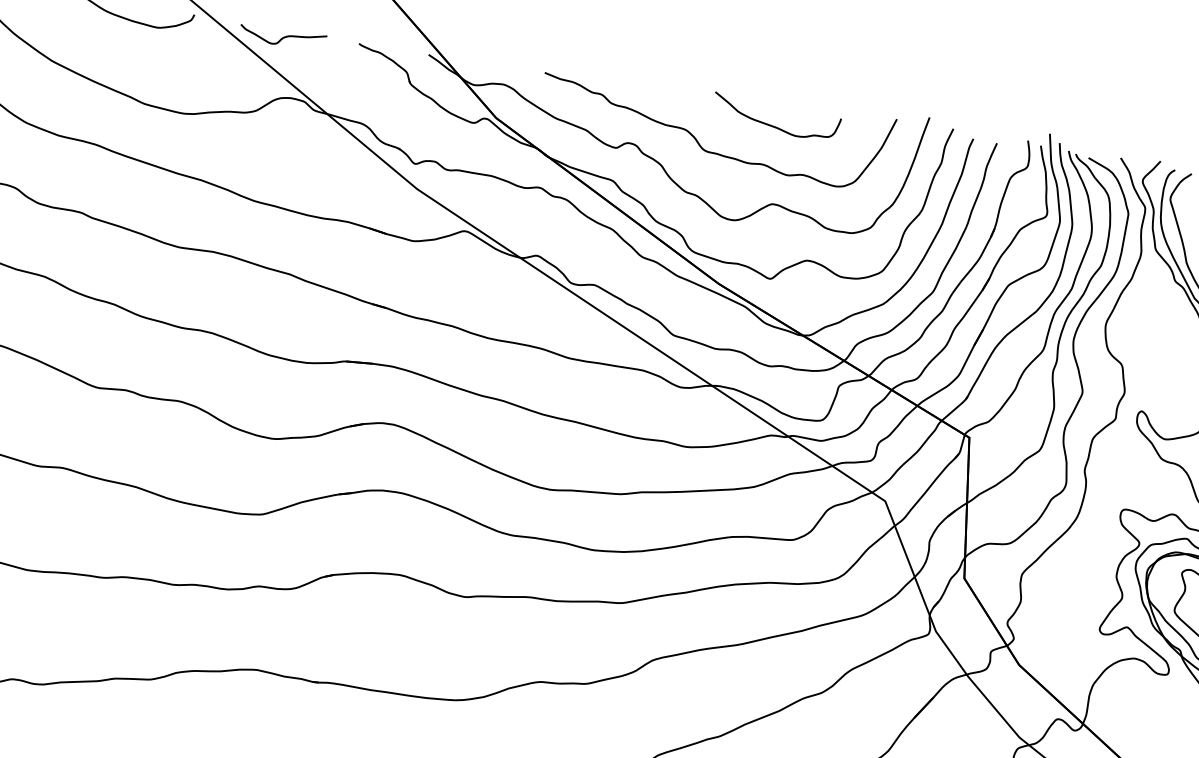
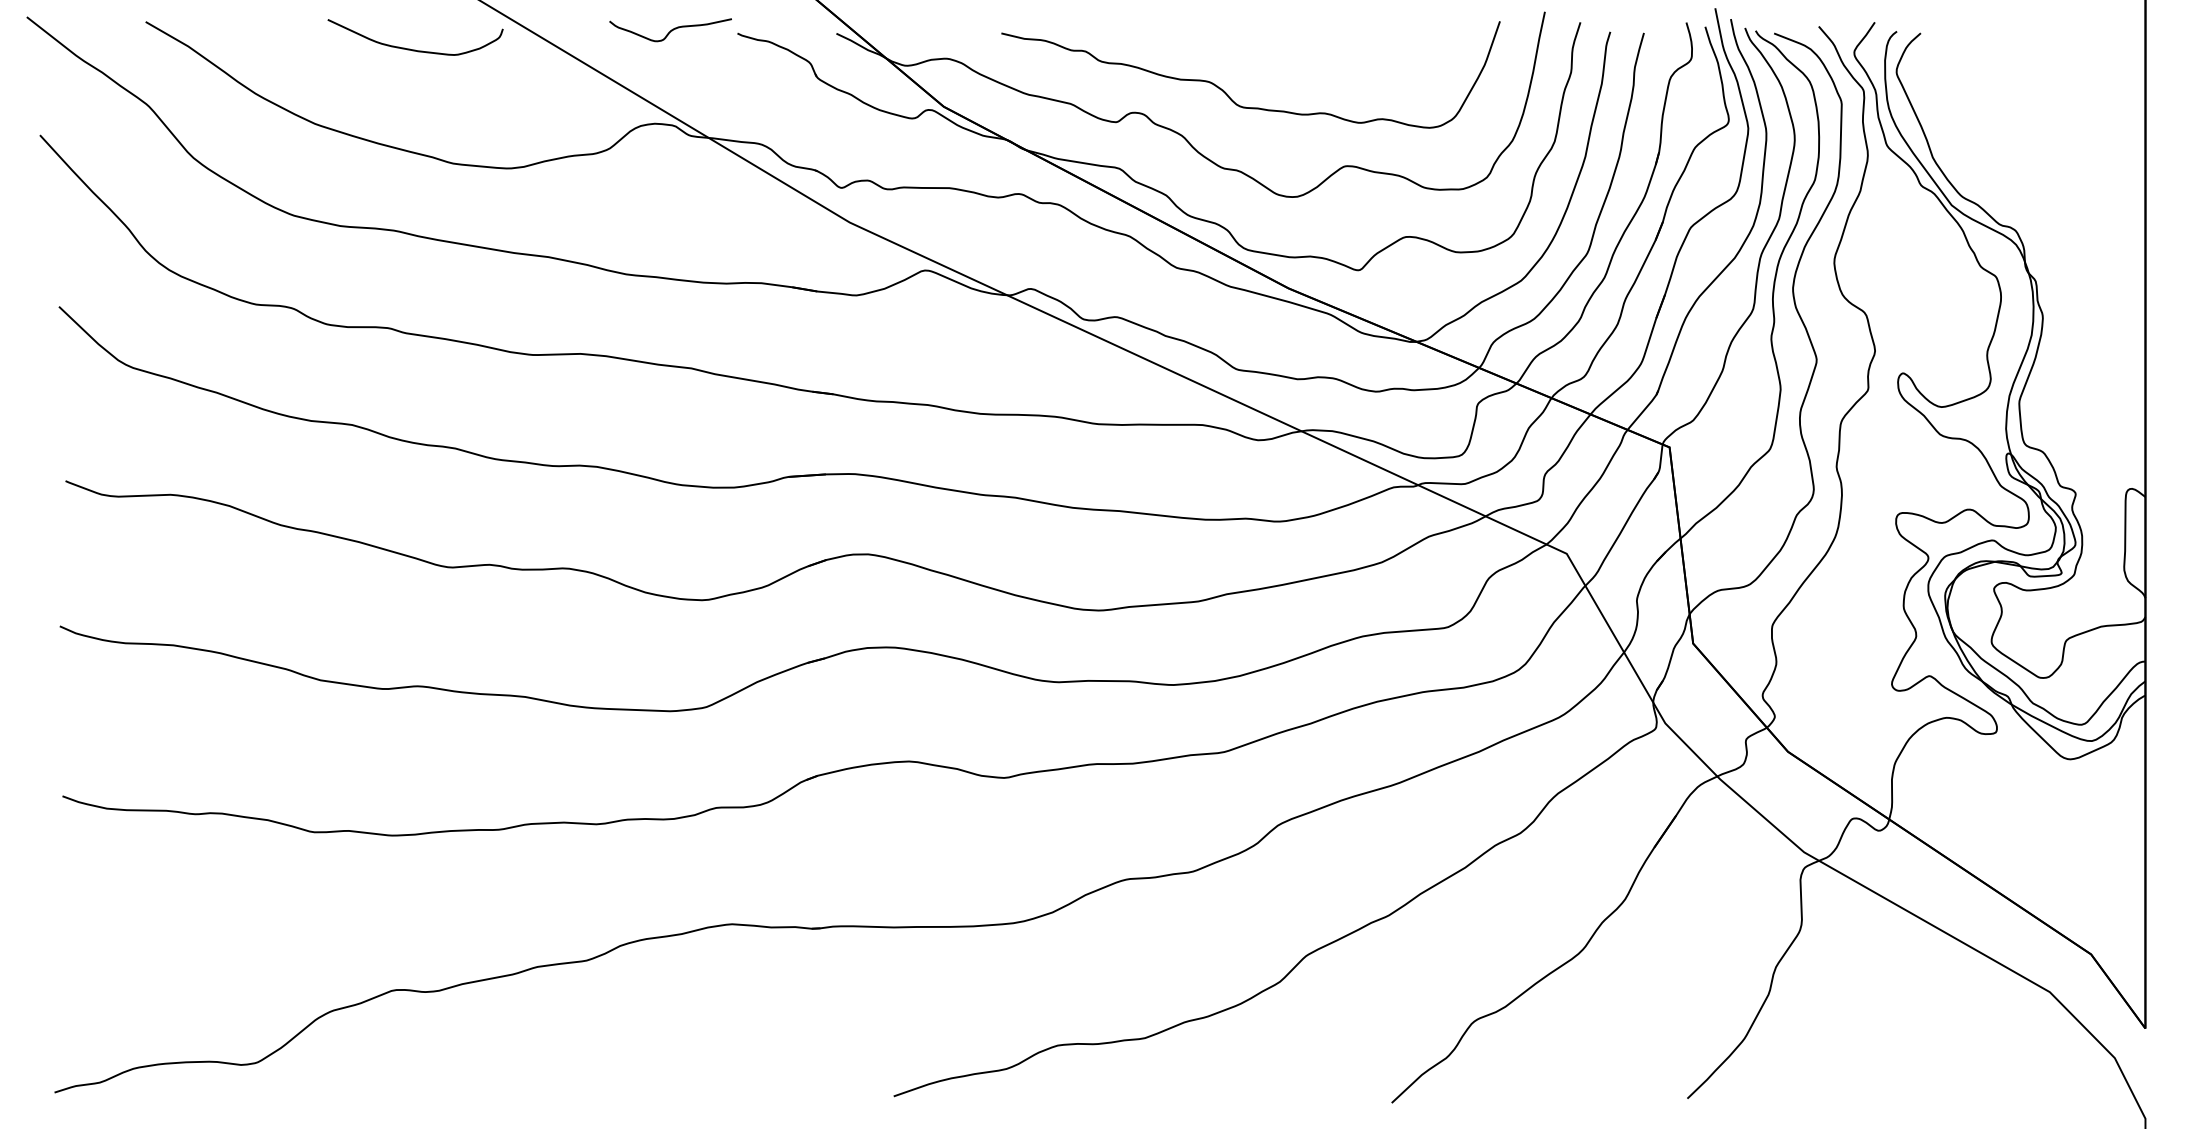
curve: (282, 37) -> (670, 30), moved
curve: (774, 126) -> (1331, 57), removed

